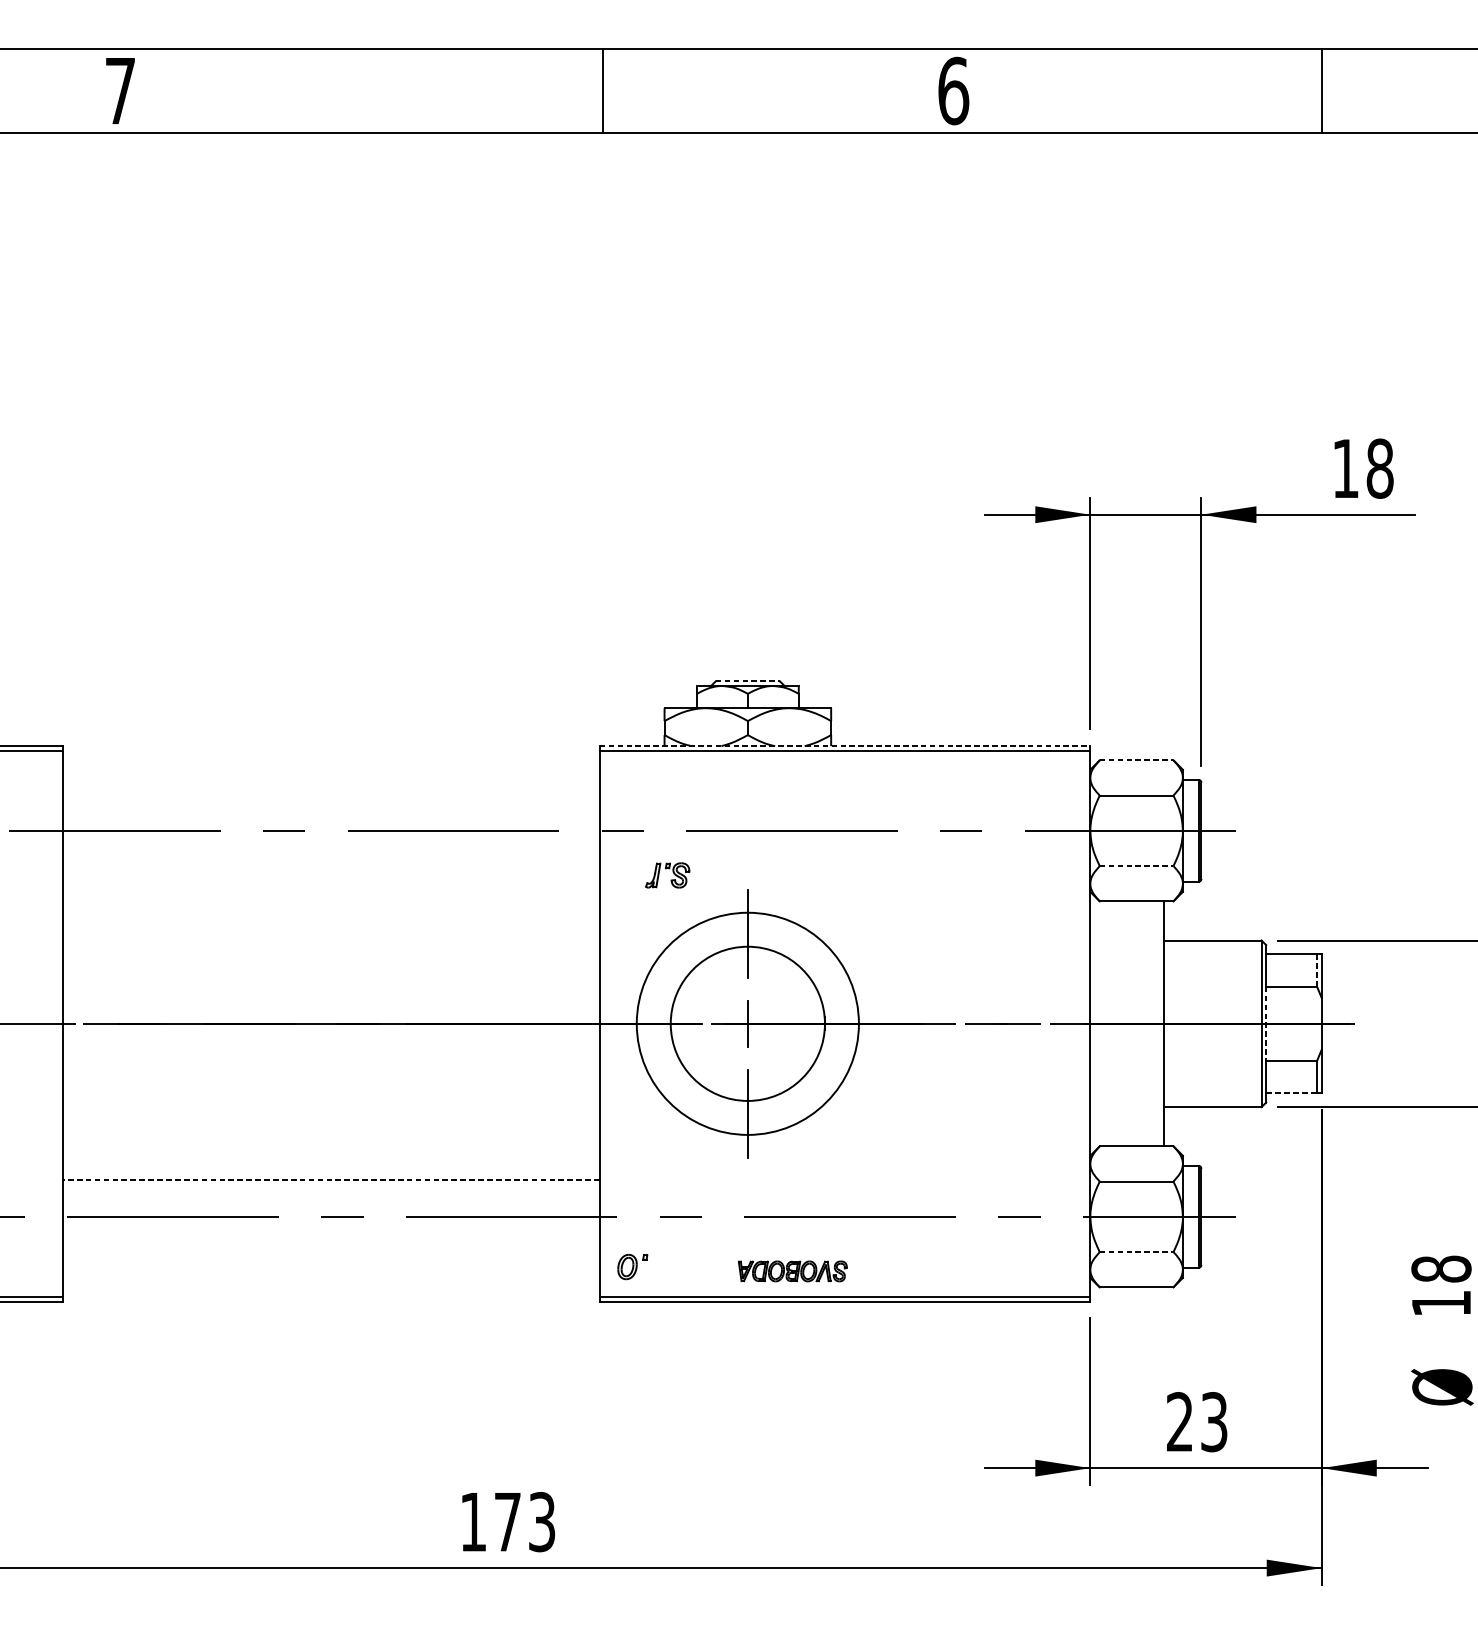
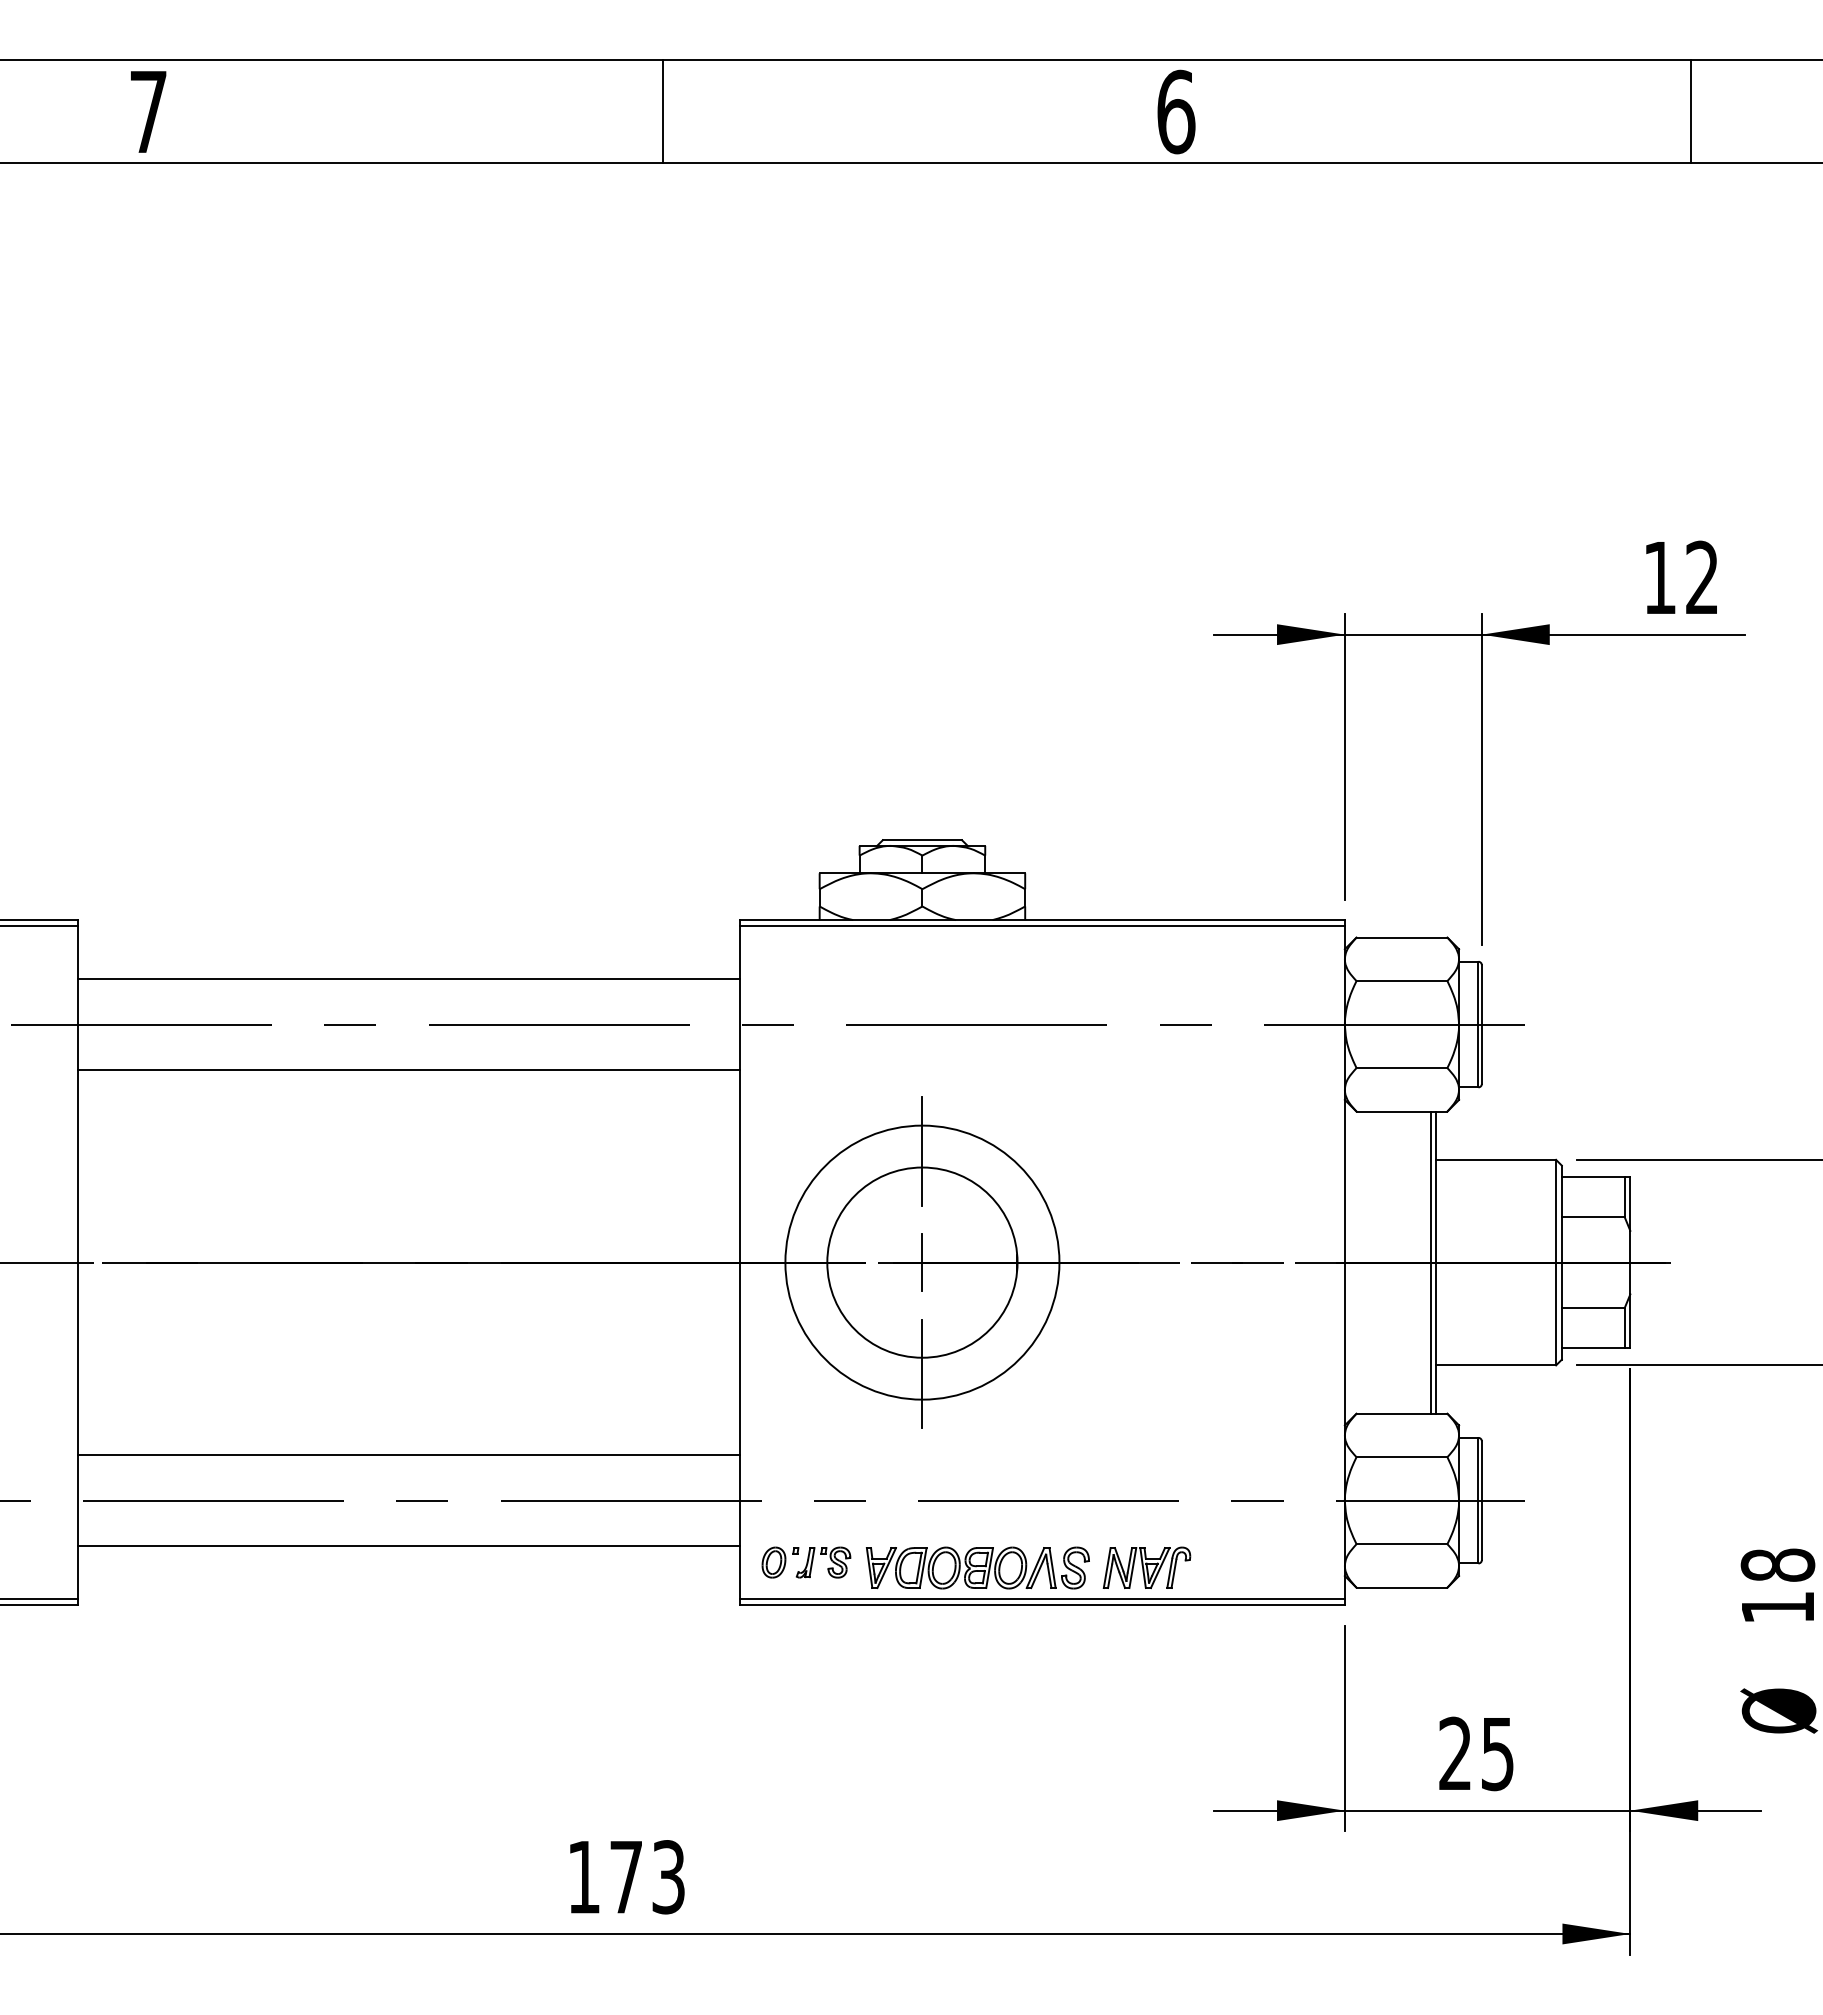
line: (602, 90) -> (663, 111), moved
line: (1321, 90) -> (1690, 111), moved
text: (1380, 468) -> (1702, 577), 18 -> 12
line: (747, 681) -> (922, 840), dashed -> solid
line: (845, 746) -> (1042, 920), dashed -> solid
line: (1137, 760) -> (1402, 937), dashed -> solid
line: (331, 793) -> (408, 978), added
line: (1137, 866) -> (1402, 1068), dashed -> solid
line: (331, 868) -> (408, 1070), added
part: (671, 879) -> (828, 1567), moved
line: (1317, 970) -> (1624, 1196), dashed -> solid
line: (1159, 1023) -> (1430, 1262), added
line: (1265, 1023) -> (1561, 1262), dashed -> solid
line: (1291, 1093) -> (1593, 1348), dashed -> solid
line: (331, 1180) -> (408, 1455), dashed -> solid
line: (1137, 1252) -> (1402, 1544), dashed -> solid
line: (331, 1253) -> (408, 1546), added
part: (792, 1270) -> (977, 1567), size x1.67
part: (929, 1270) -> (1146, 1567), added
text: (1214, 1421) -> (1497, 1753), 23 -> 25

